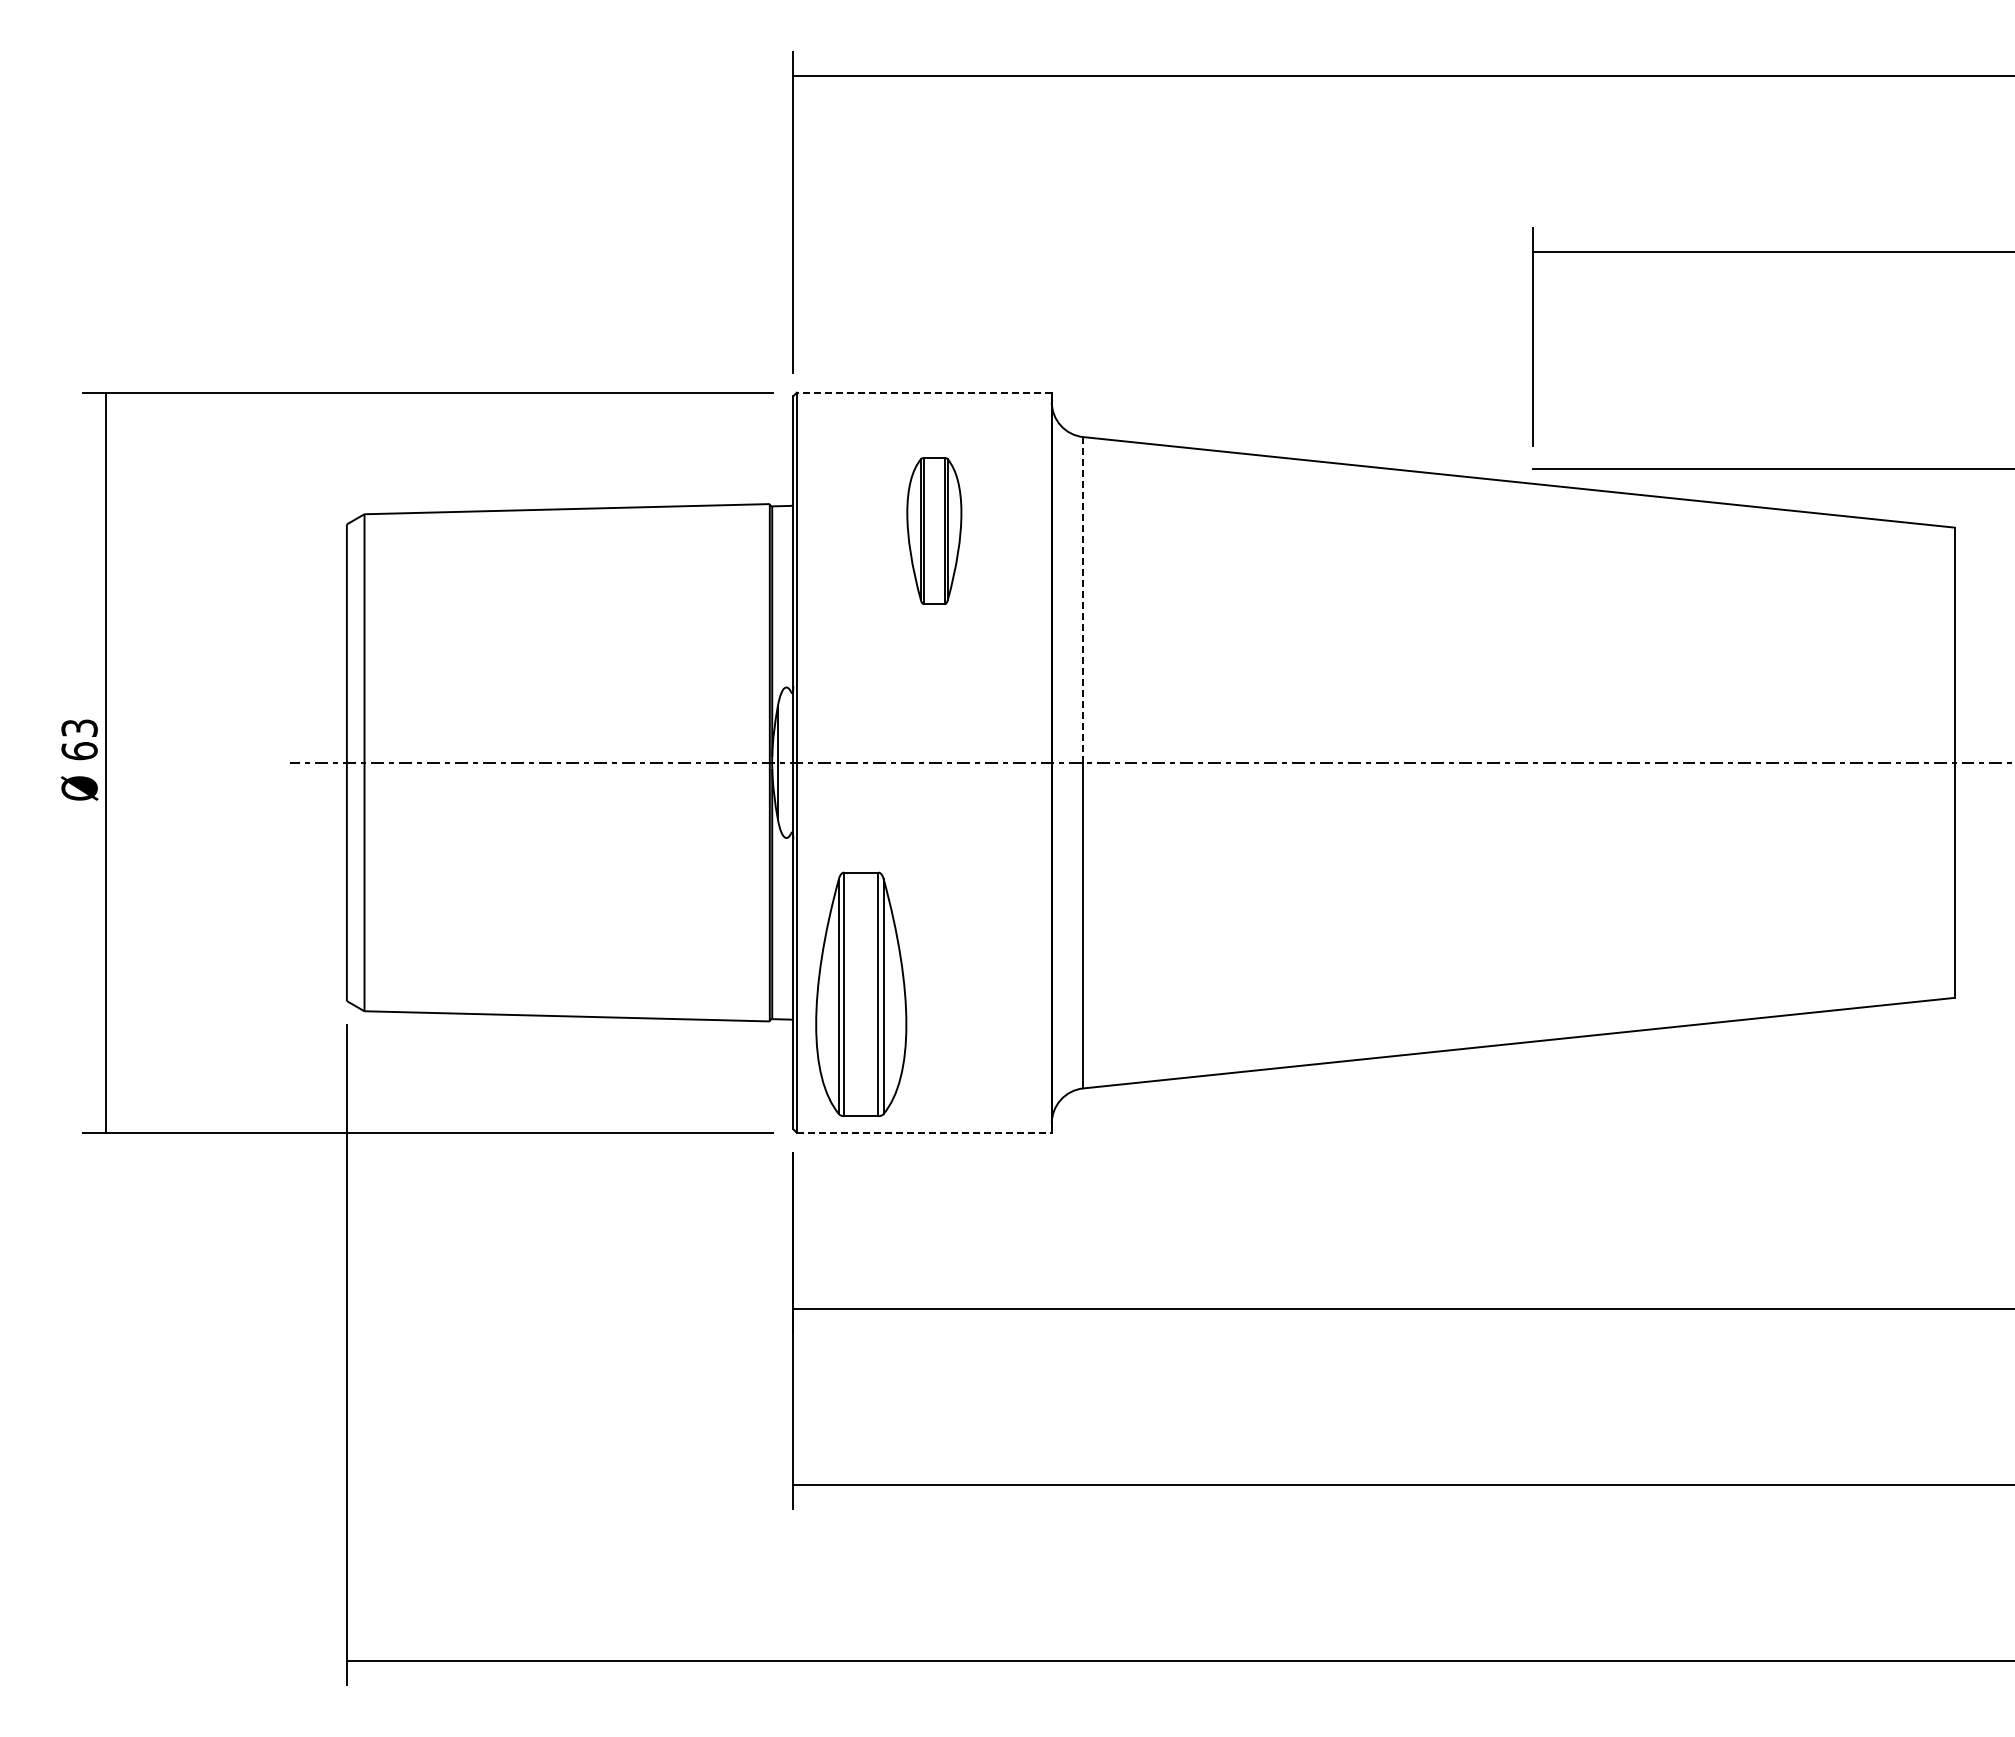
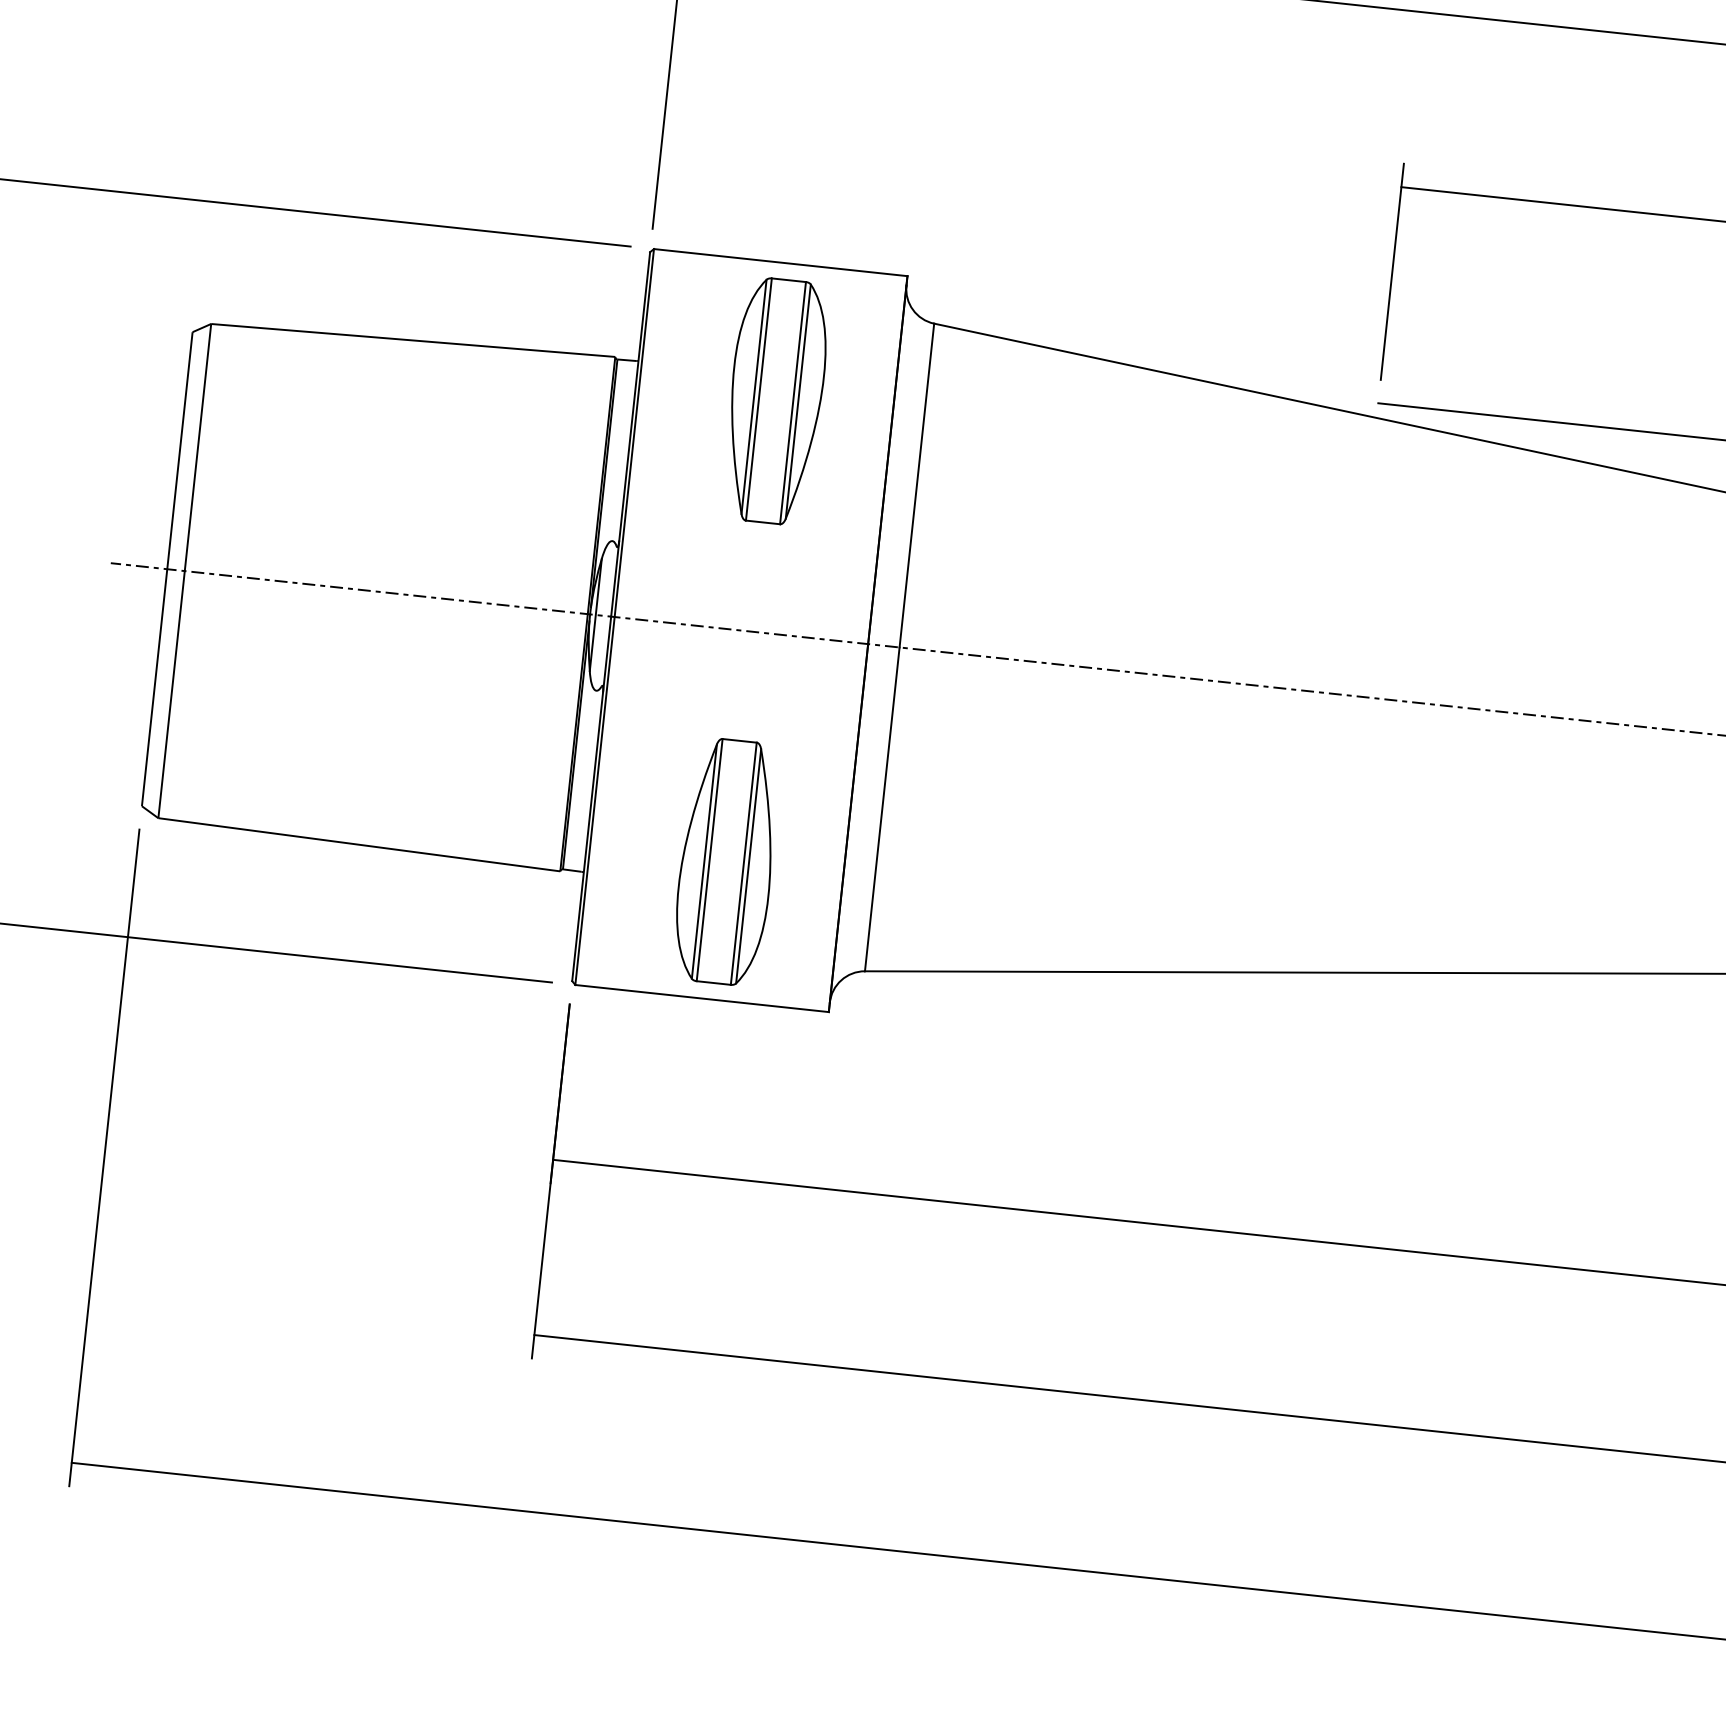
line: (923, 392) -> (779, 262), dashed -> solid
part: (934, 530) -> (776, 400), size x1.67
line: (1083, 599) -> (917, 485), dashed -> solid
part: (861, 993) -> (727, 861), moved
line: (924, 1132) -> (702, 998), dashed -> solid

